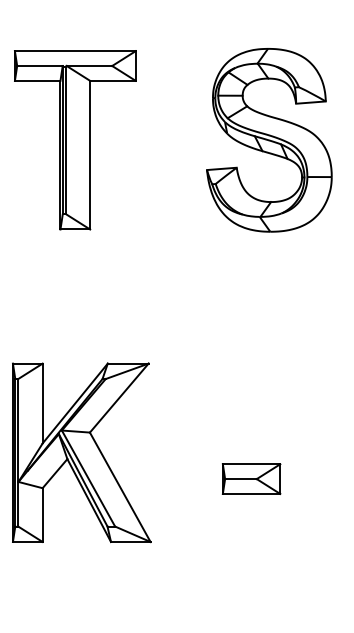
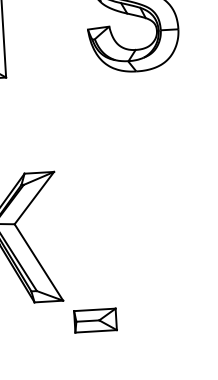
part: (251, 478) -> (95, 320), moved

